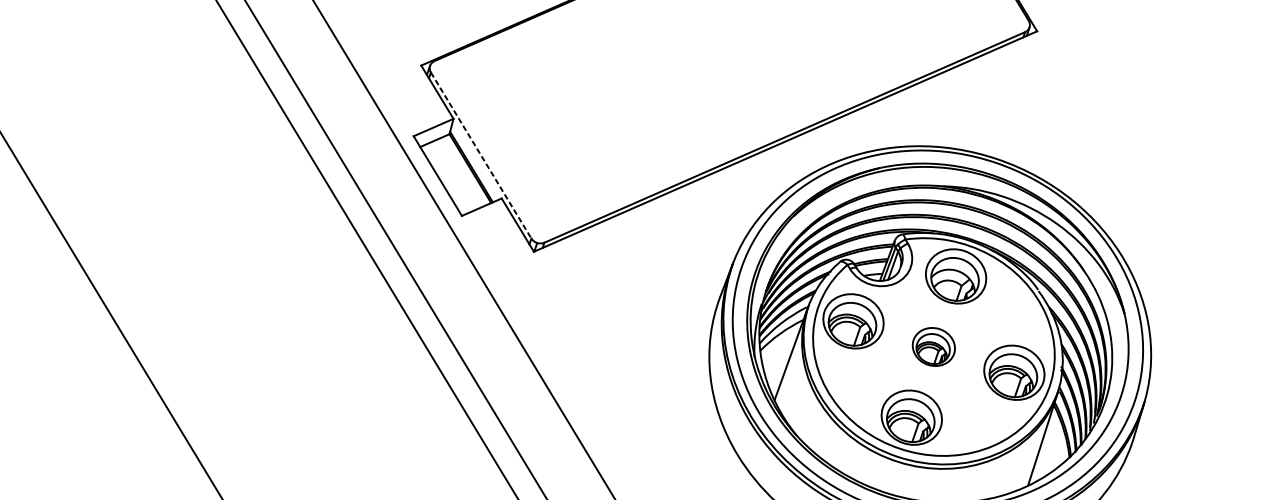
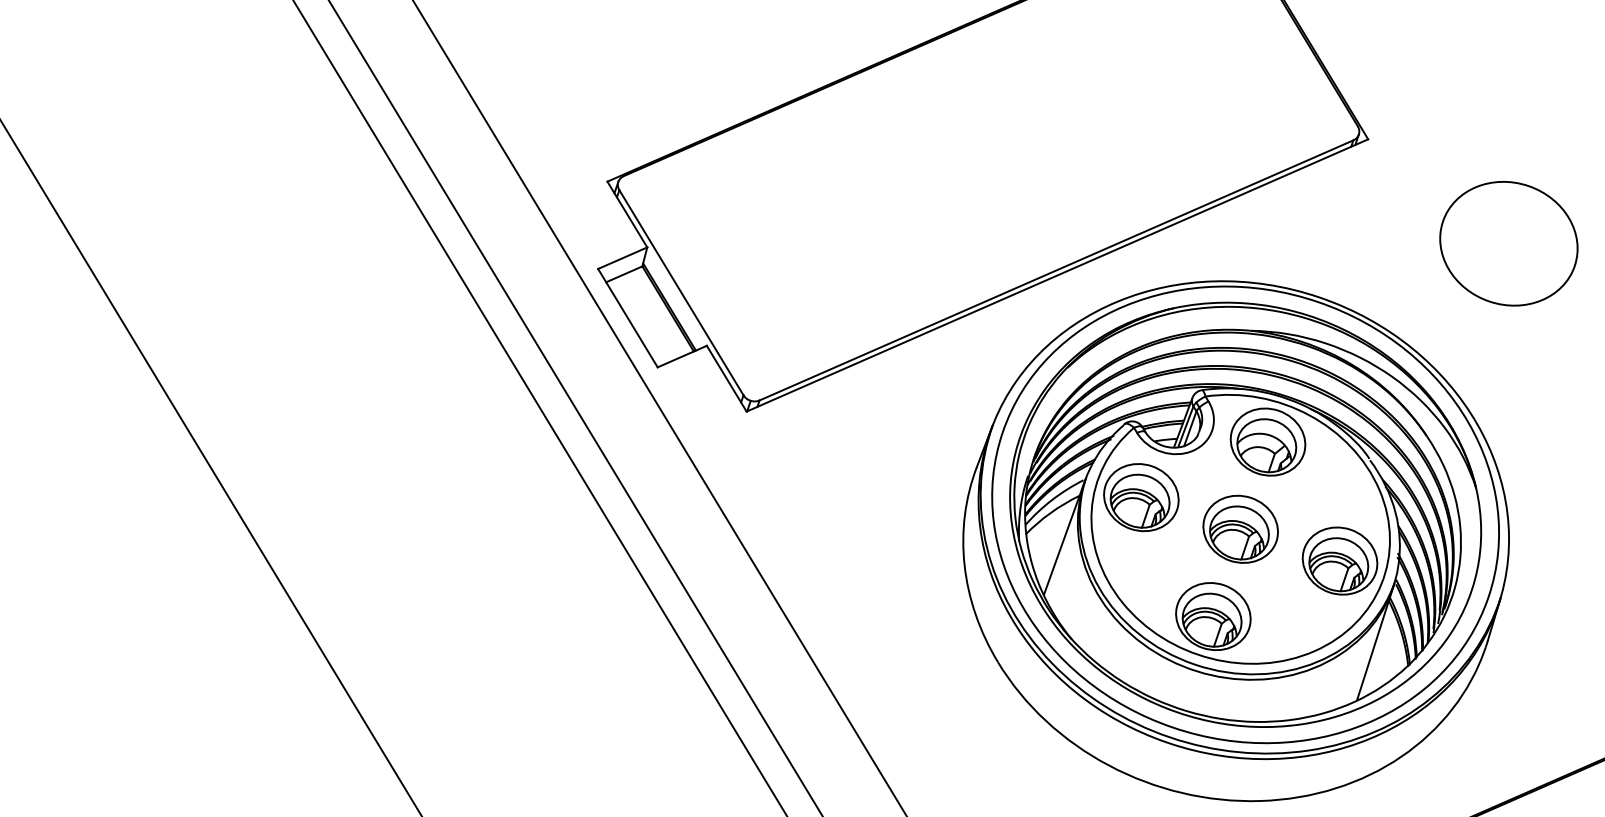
part: (1150, 115) -> (1508, 243), added
line: (481, 155) -> (681, 292), dashed -> solid
part: (933, 346) -> (1240, 528), size x1.43

